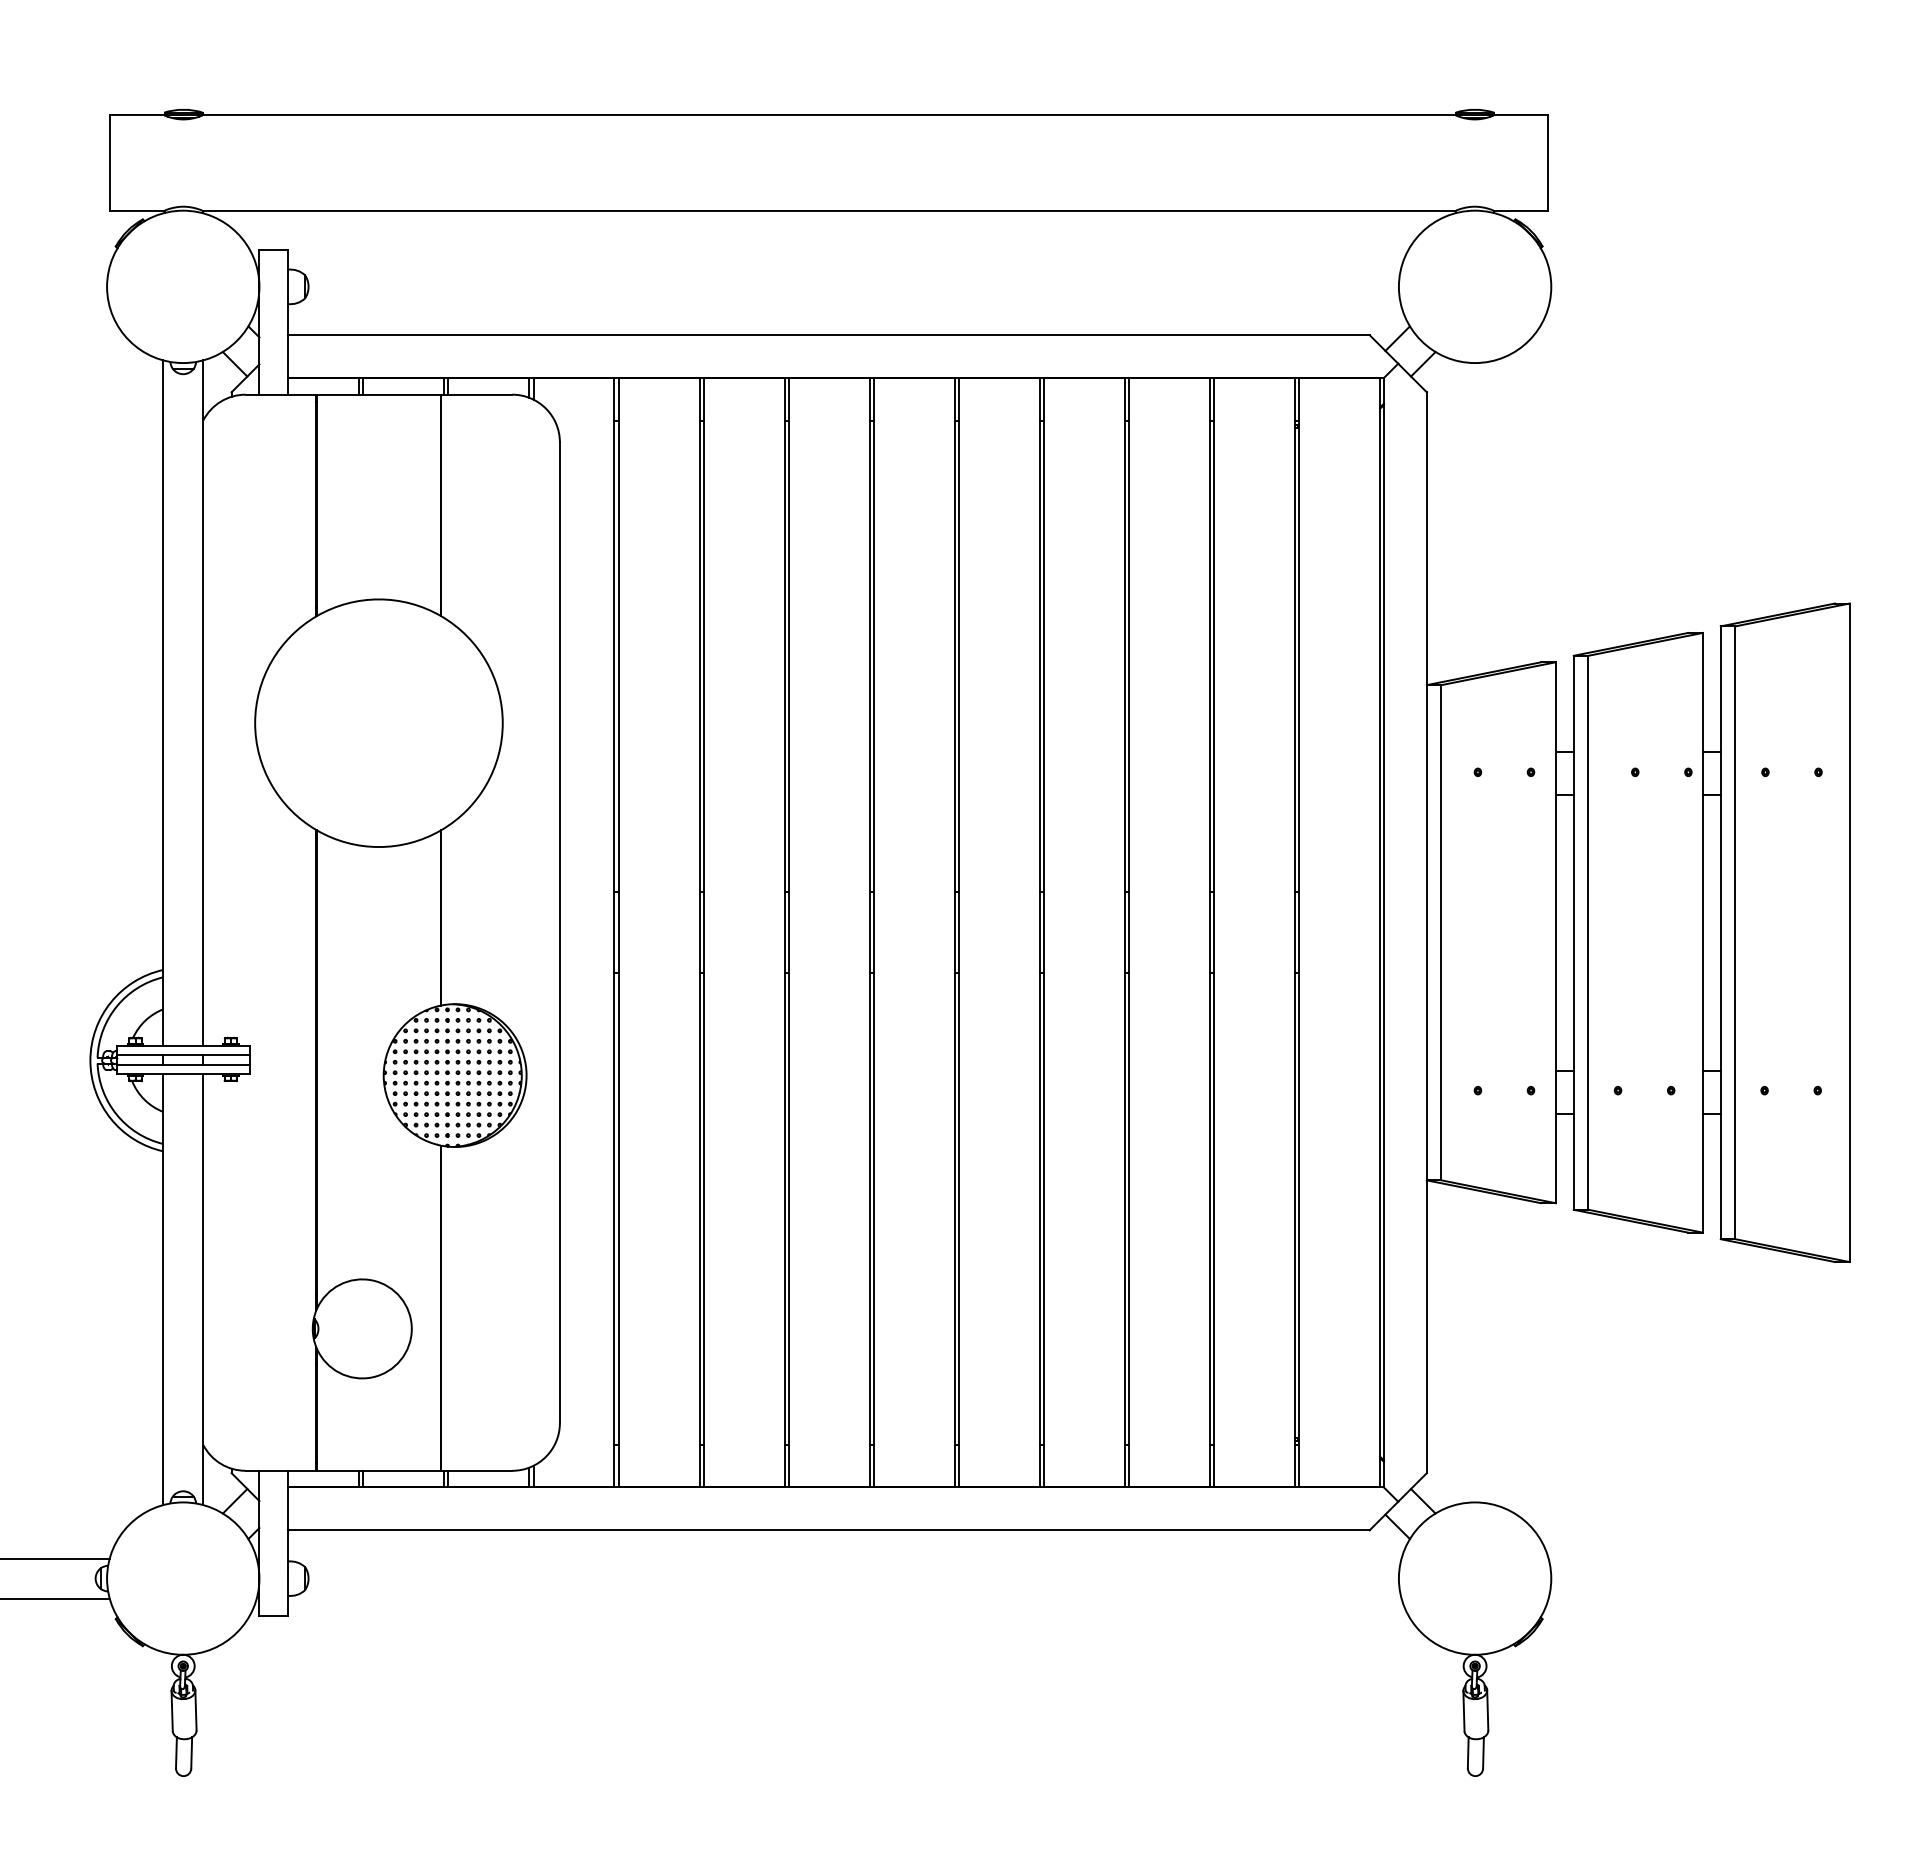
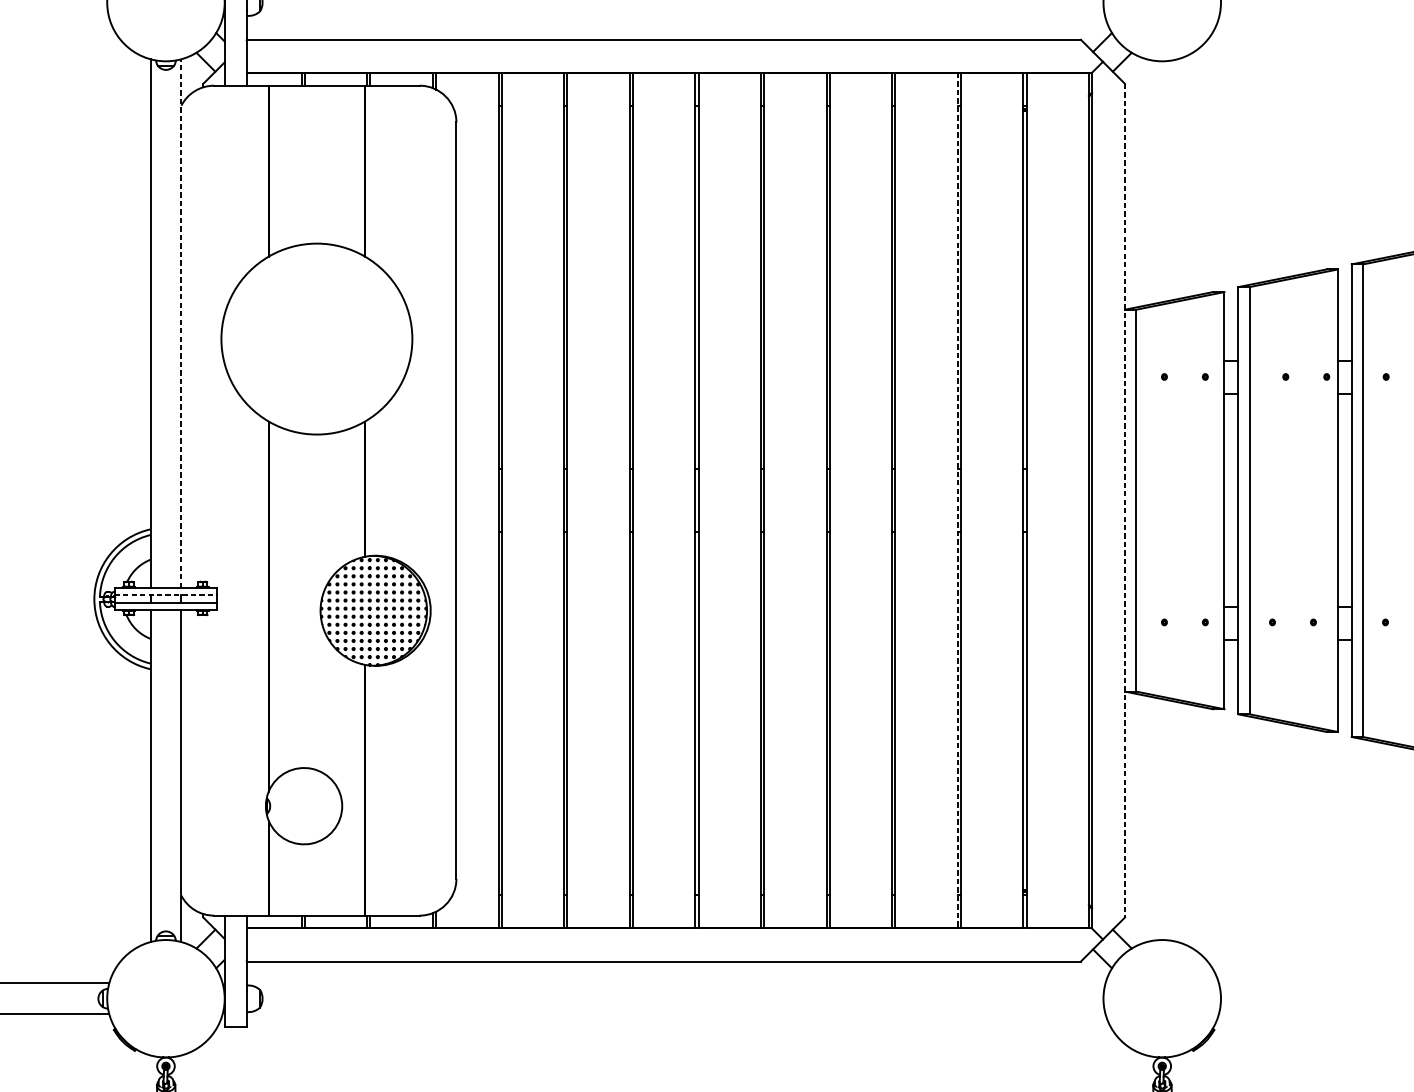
line: (203, 703) -> (181, 323), solid -> dashed
line: (1209, 932) -> (957, 500), solid -> dashed
line: (1426, 933) -> (1124, 501), solid -> dashed
line: (183, 1055) -> (166, 595), solid -> dashed

